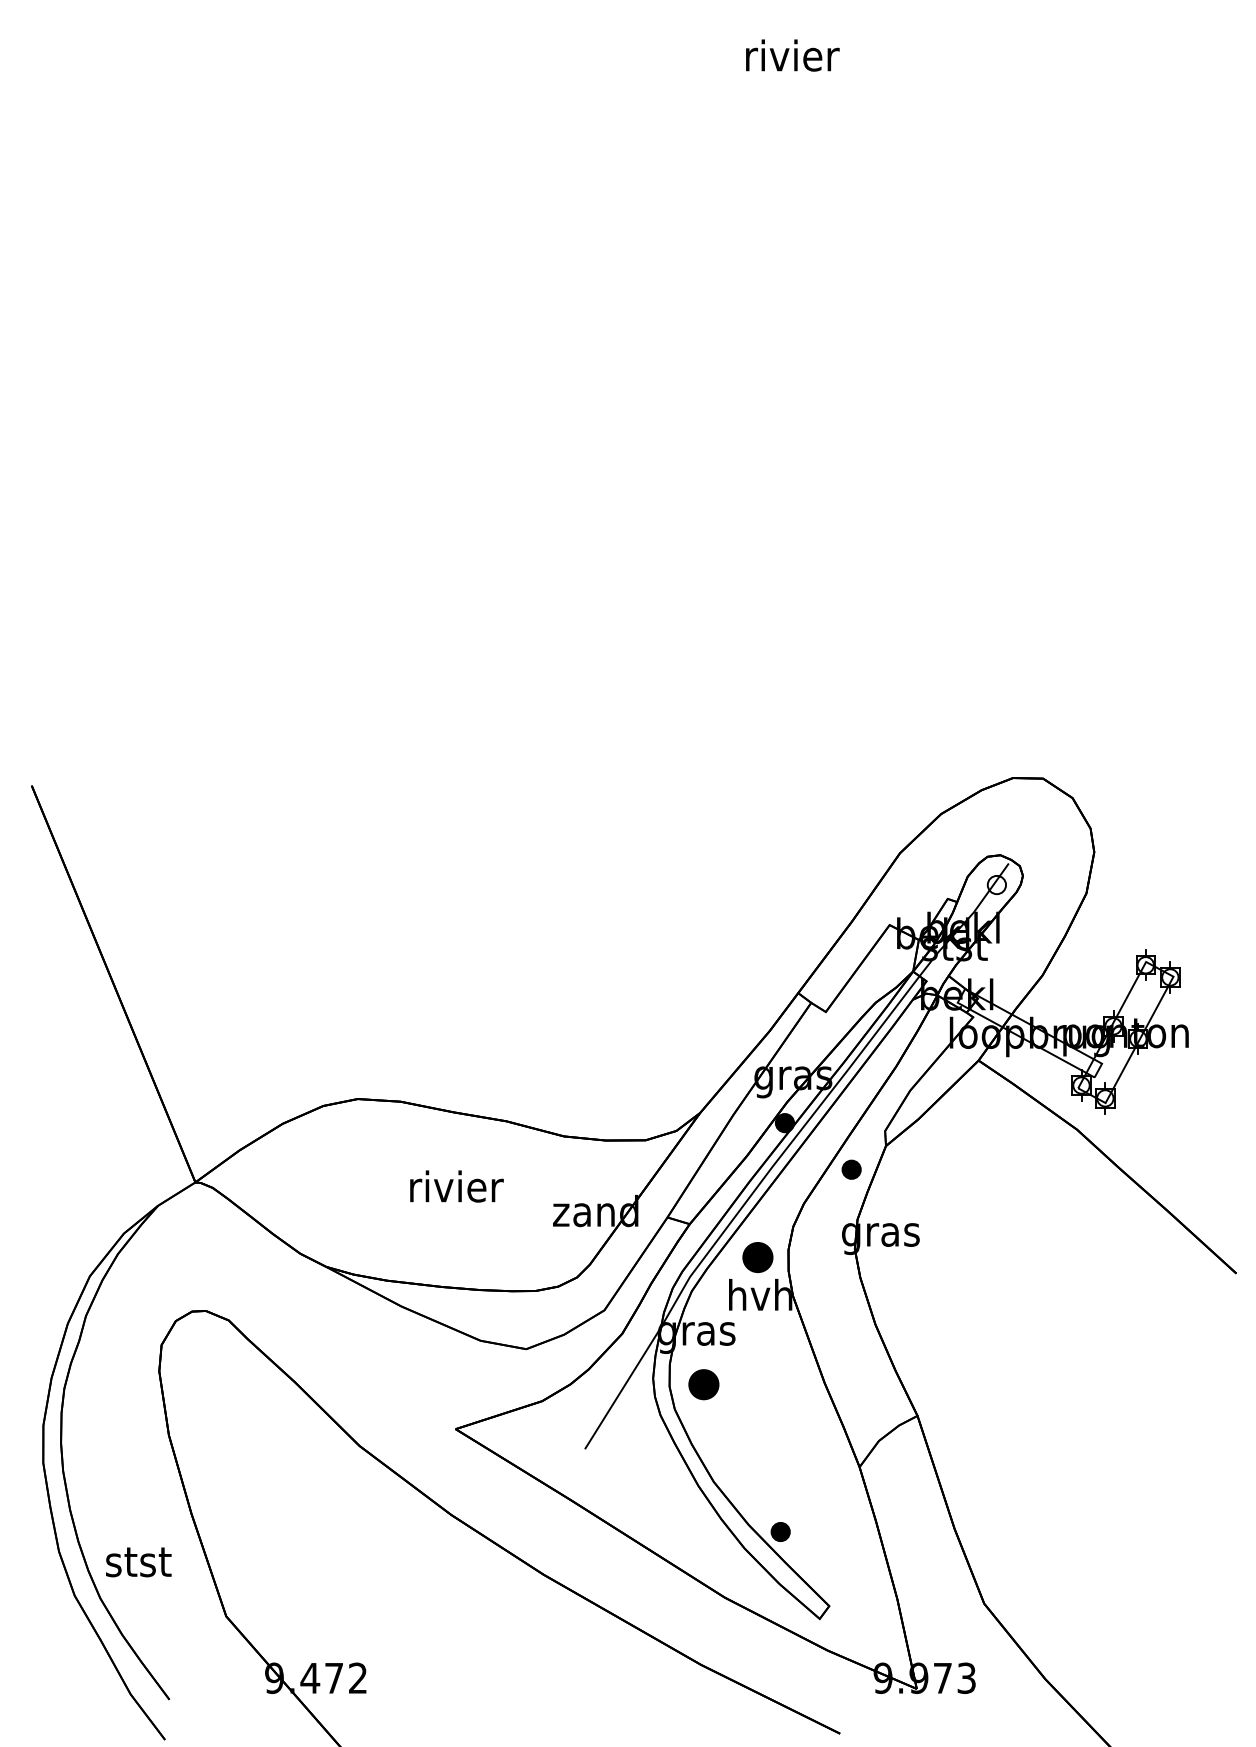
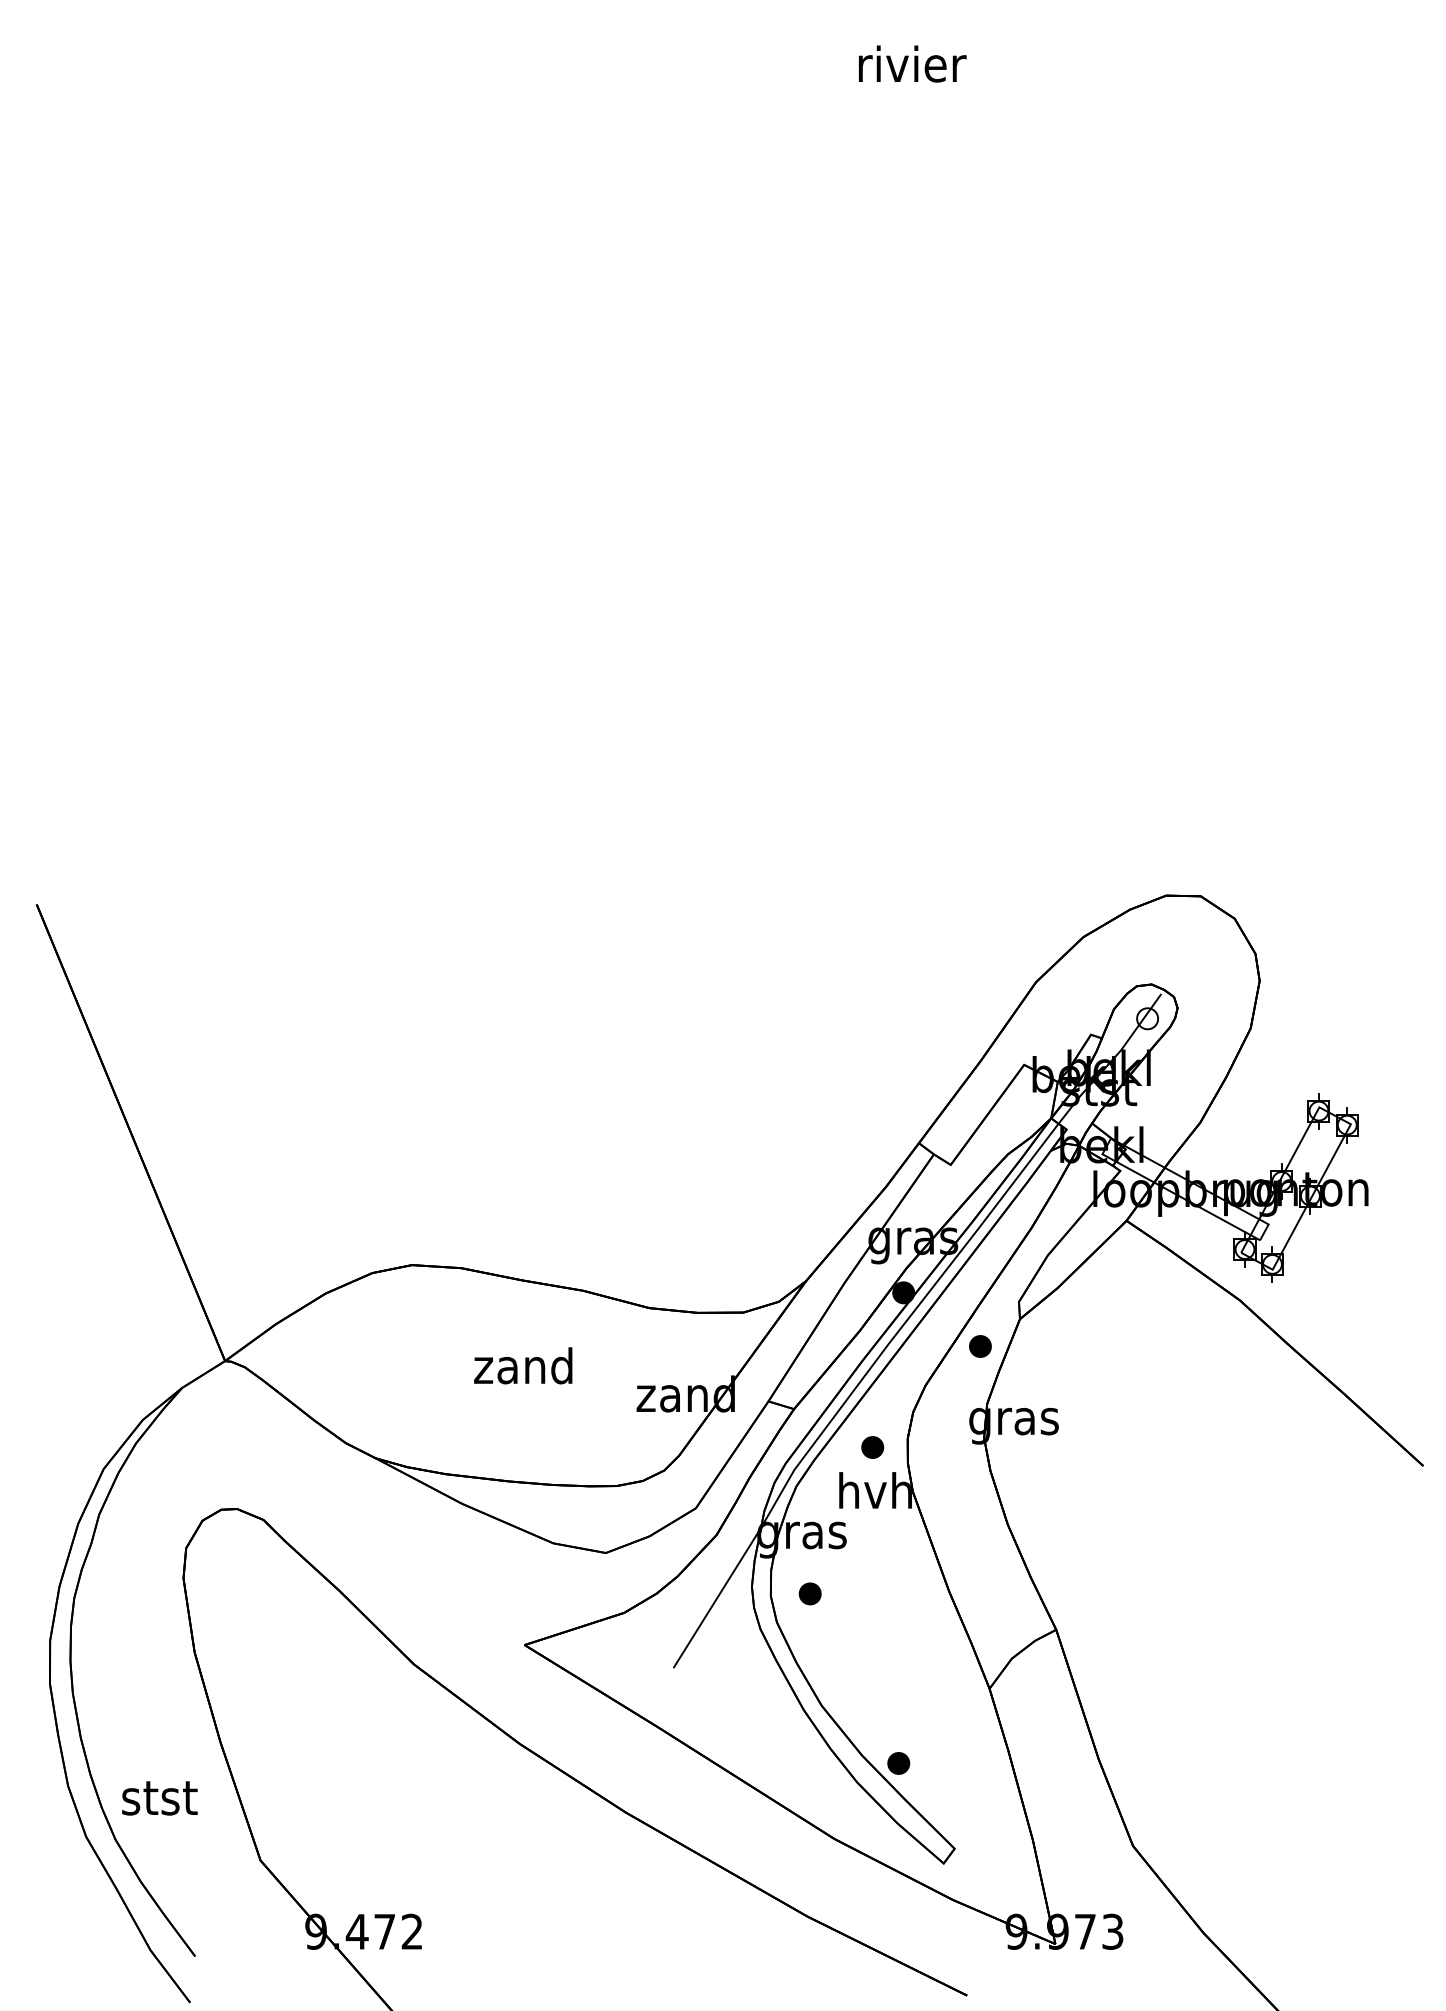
text: (457, 1186) -> (526, 1365), rivier -> zand
part: (757, 1257) -> (872, 1447), size x0.62
part: (703, 1384) -> (809, 1593), size x0.62

